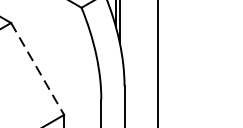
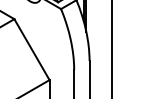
line: (38, 70) -> (32, 50), dashed -> solid

